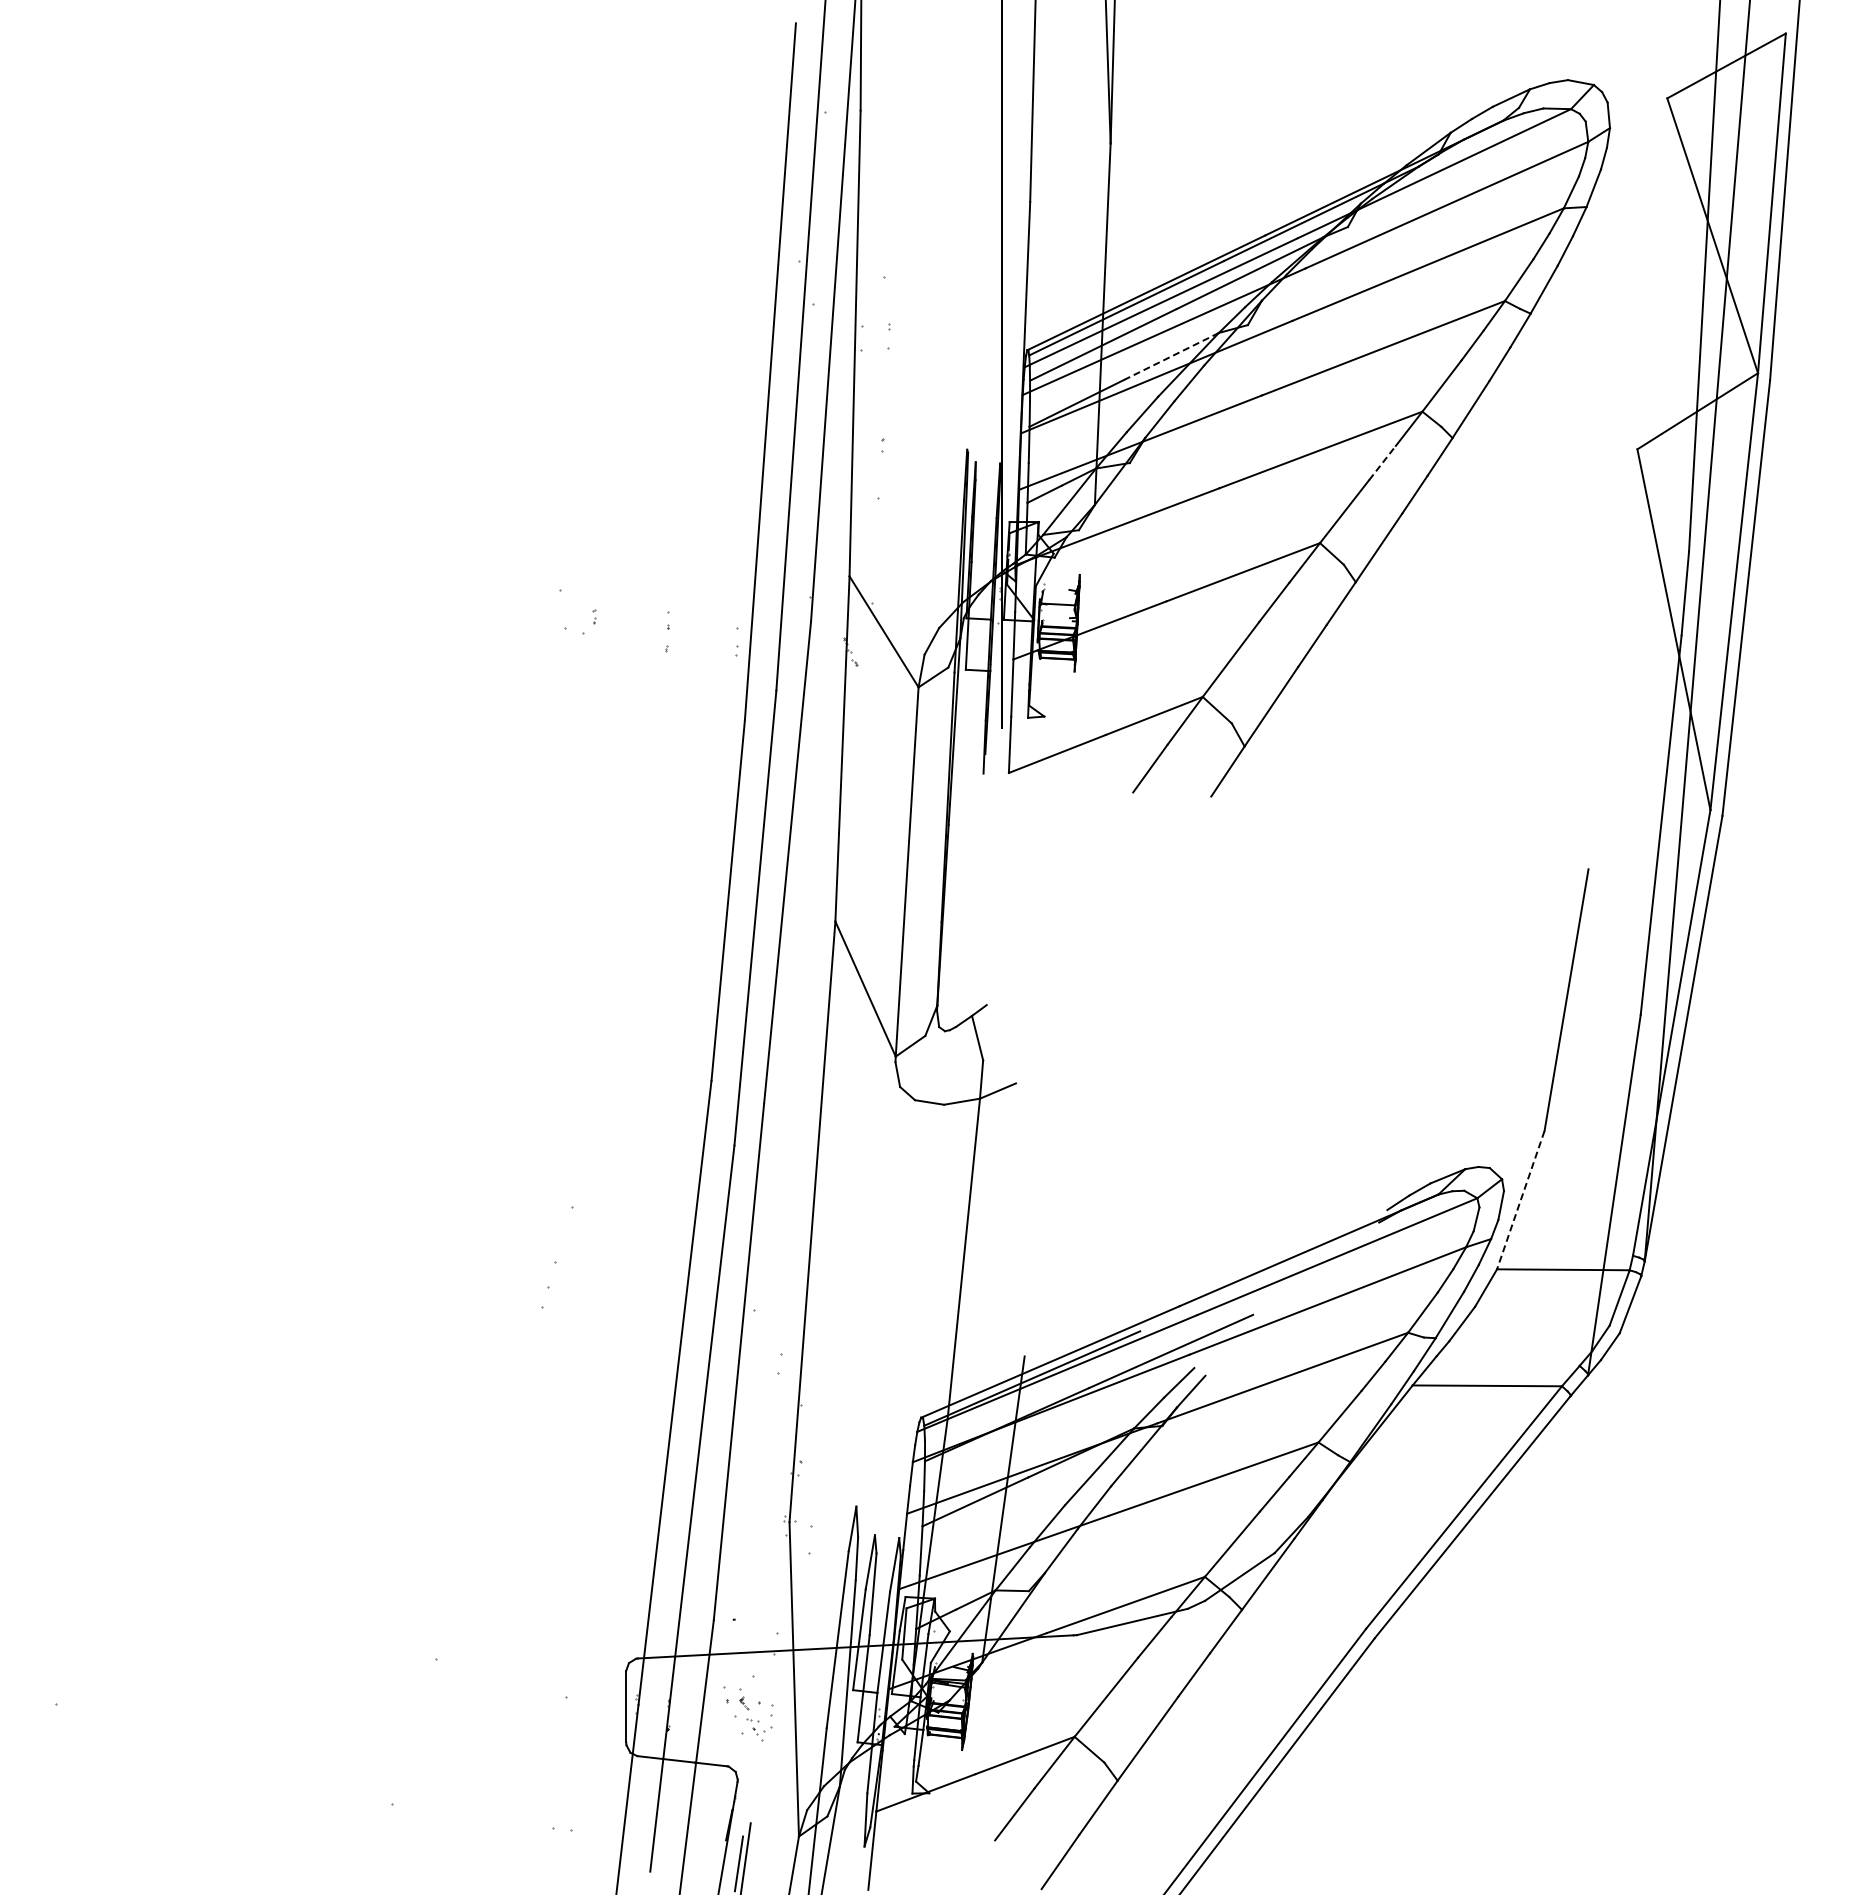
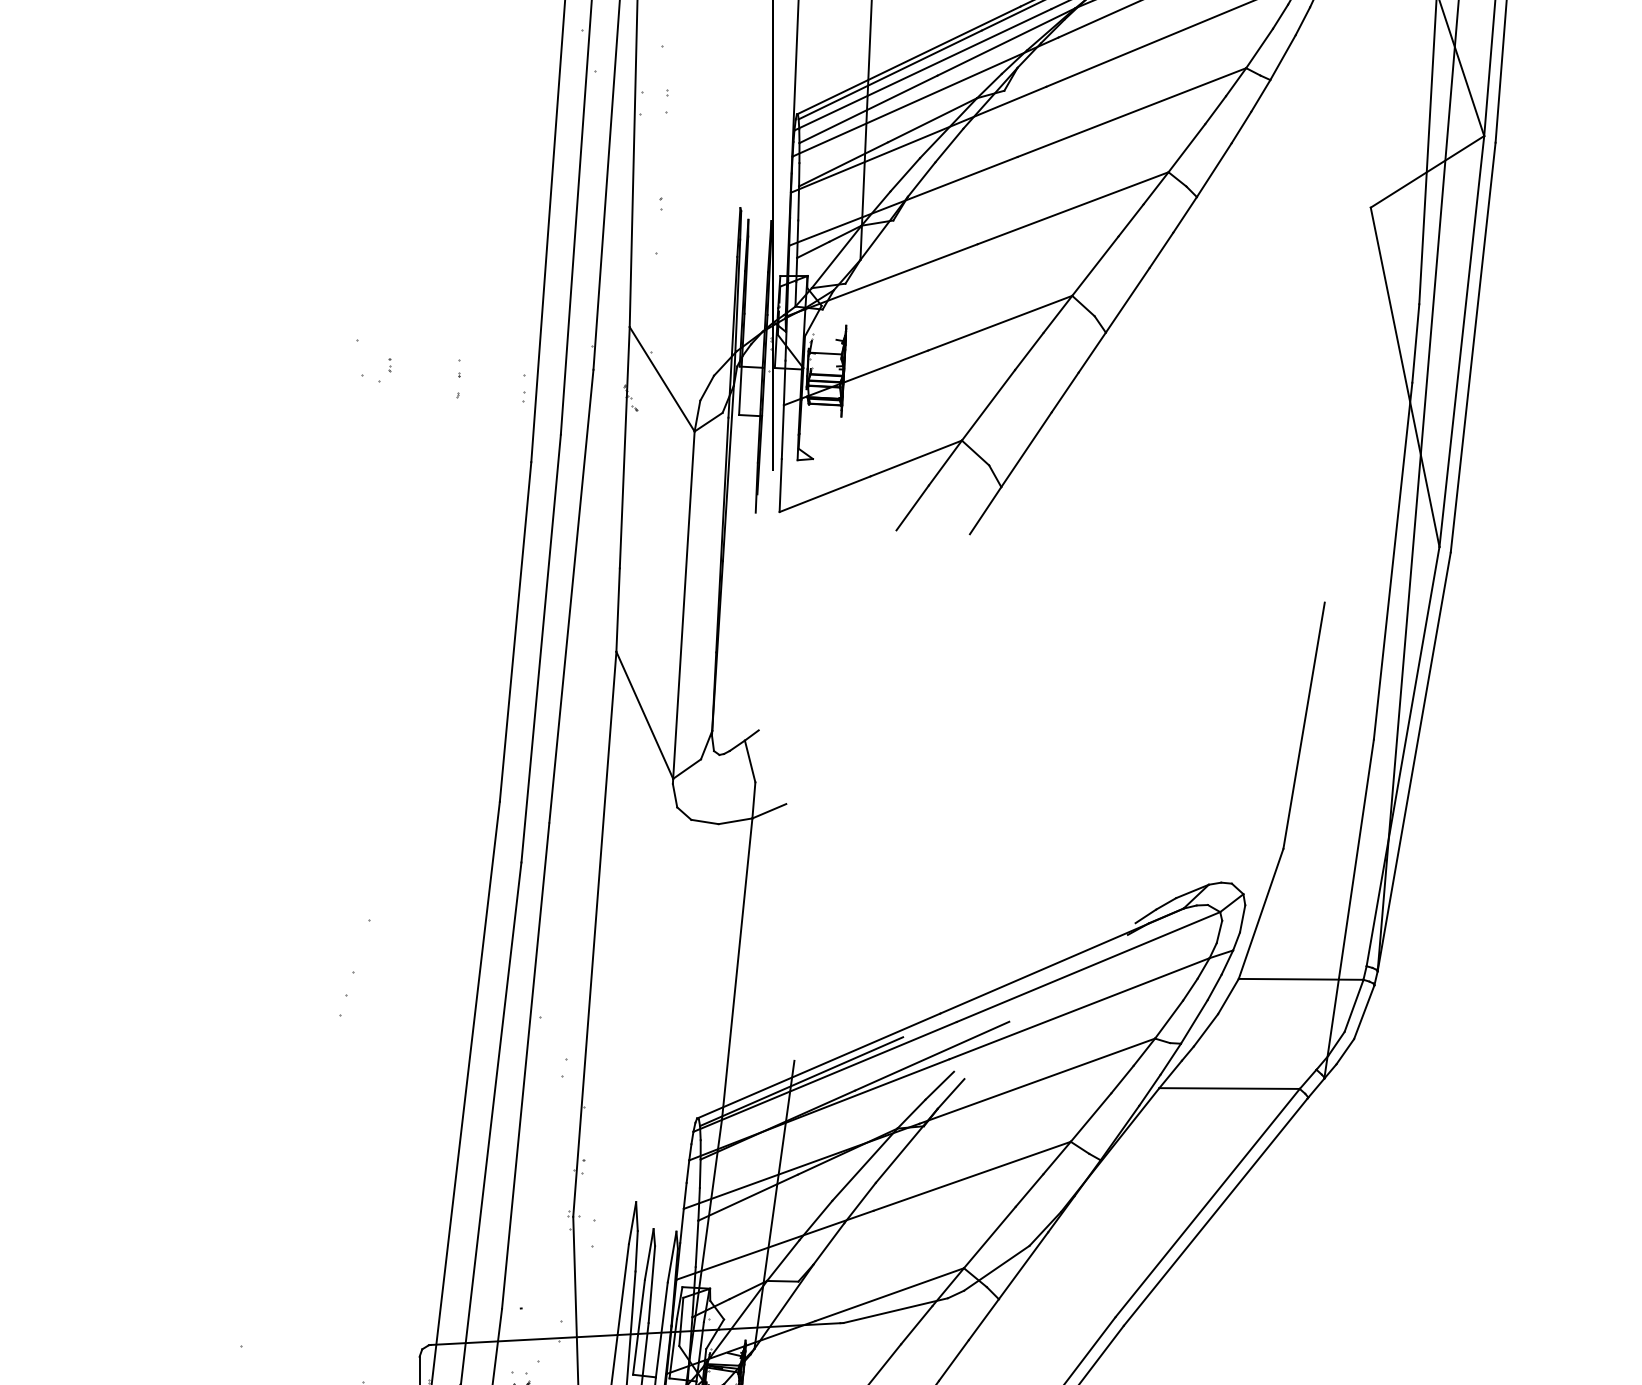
line: (1171, 356) -> (932, 120), dashed -> solid
line: (1382, 462) -> (1131, 220), dashed -> solid
line: (1520, 1200) -> (1260, 914), dashed -> solid

